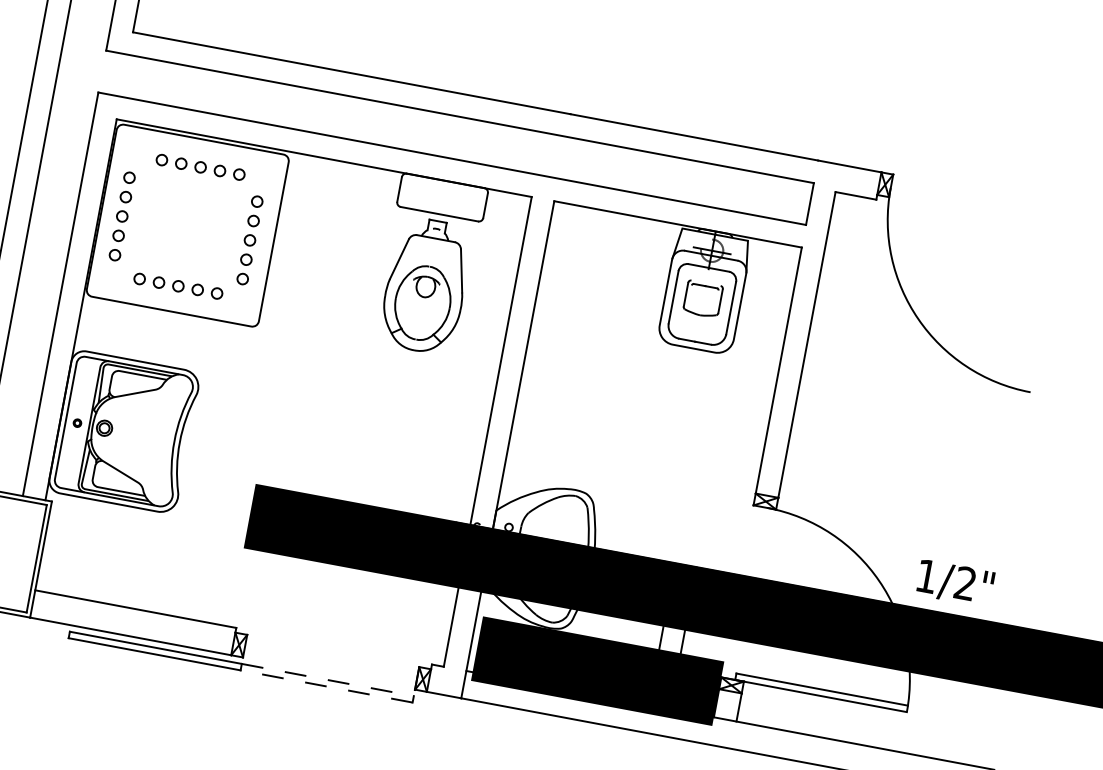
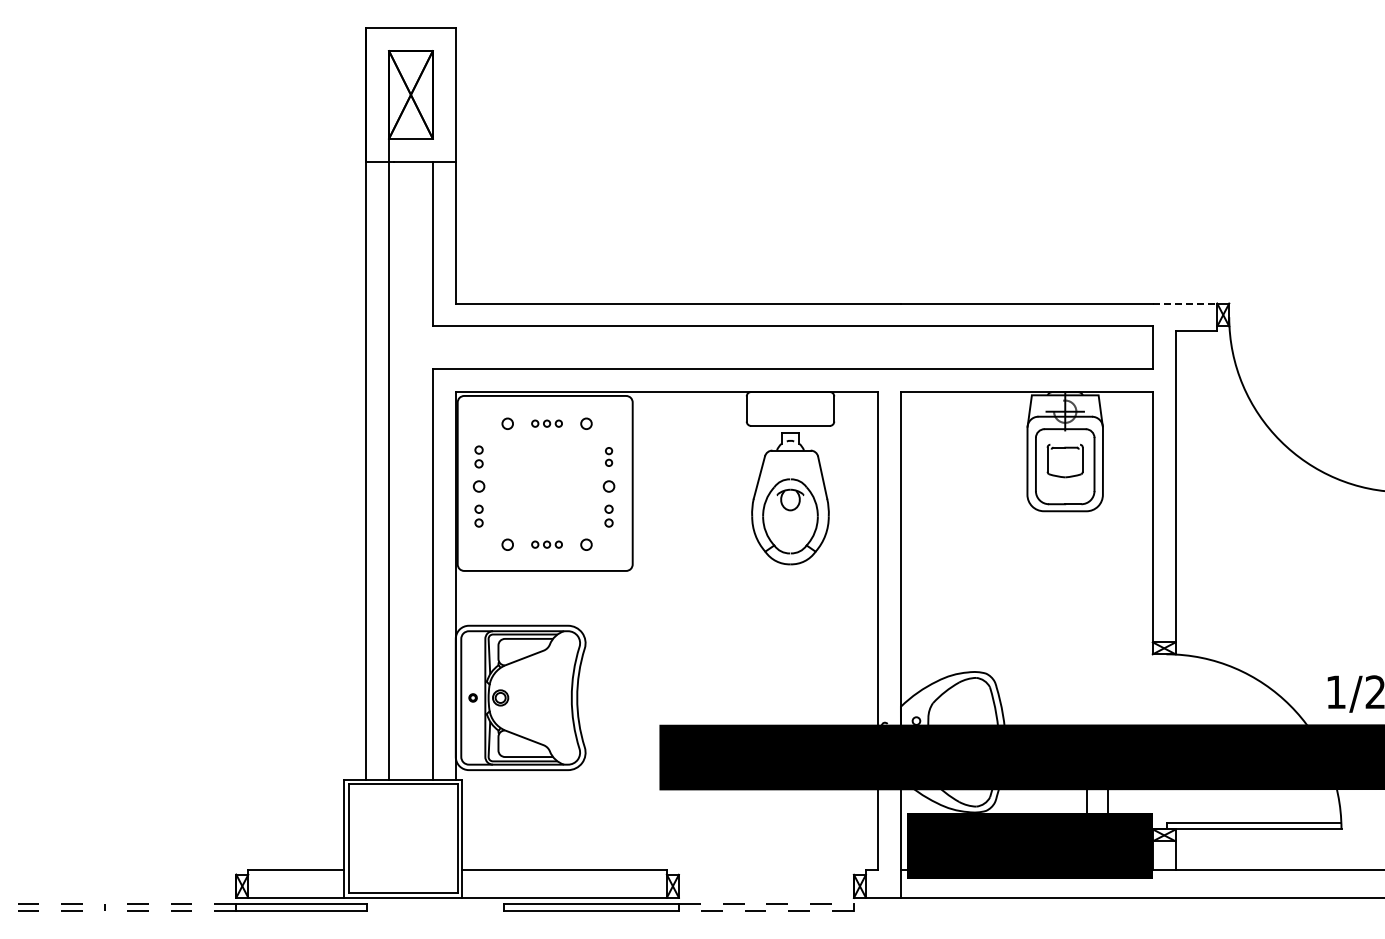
part: (200, 166) -> (546, 423), size x0.6
line: (850, 166) -> (1185, 303), solid -> dashed
part: (127, 186) -> (478, 456), size x0.7
part: (254, 210) -> (608, 456), size x0.6
part: (116, 245) -> (478, 516), size x0.7
part: (243, 269) -> (608, 516), size x0.7
part: (177, 285) -> (546, 544), size x0.6

